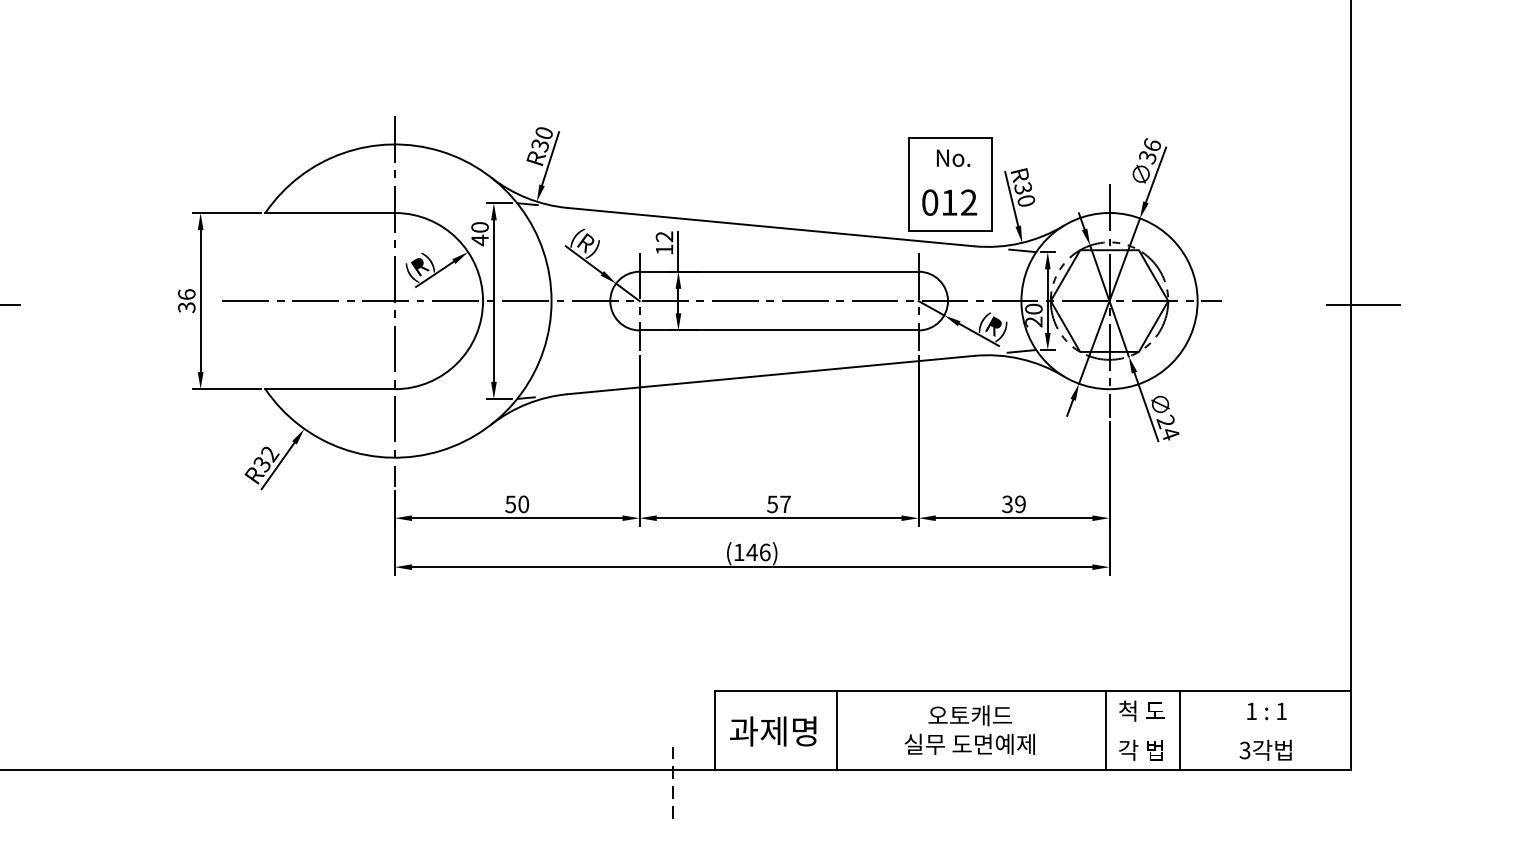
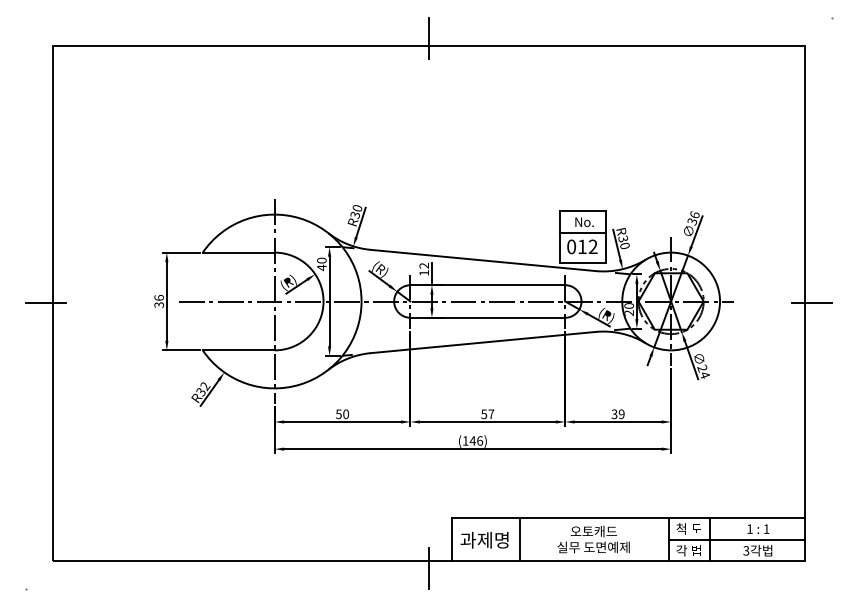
line: (949, 176) -> (582, 232), added
line: (1229, 730) -> (737, 539), added
line: (674, 780) -> (429, 567), dashed -> solid

